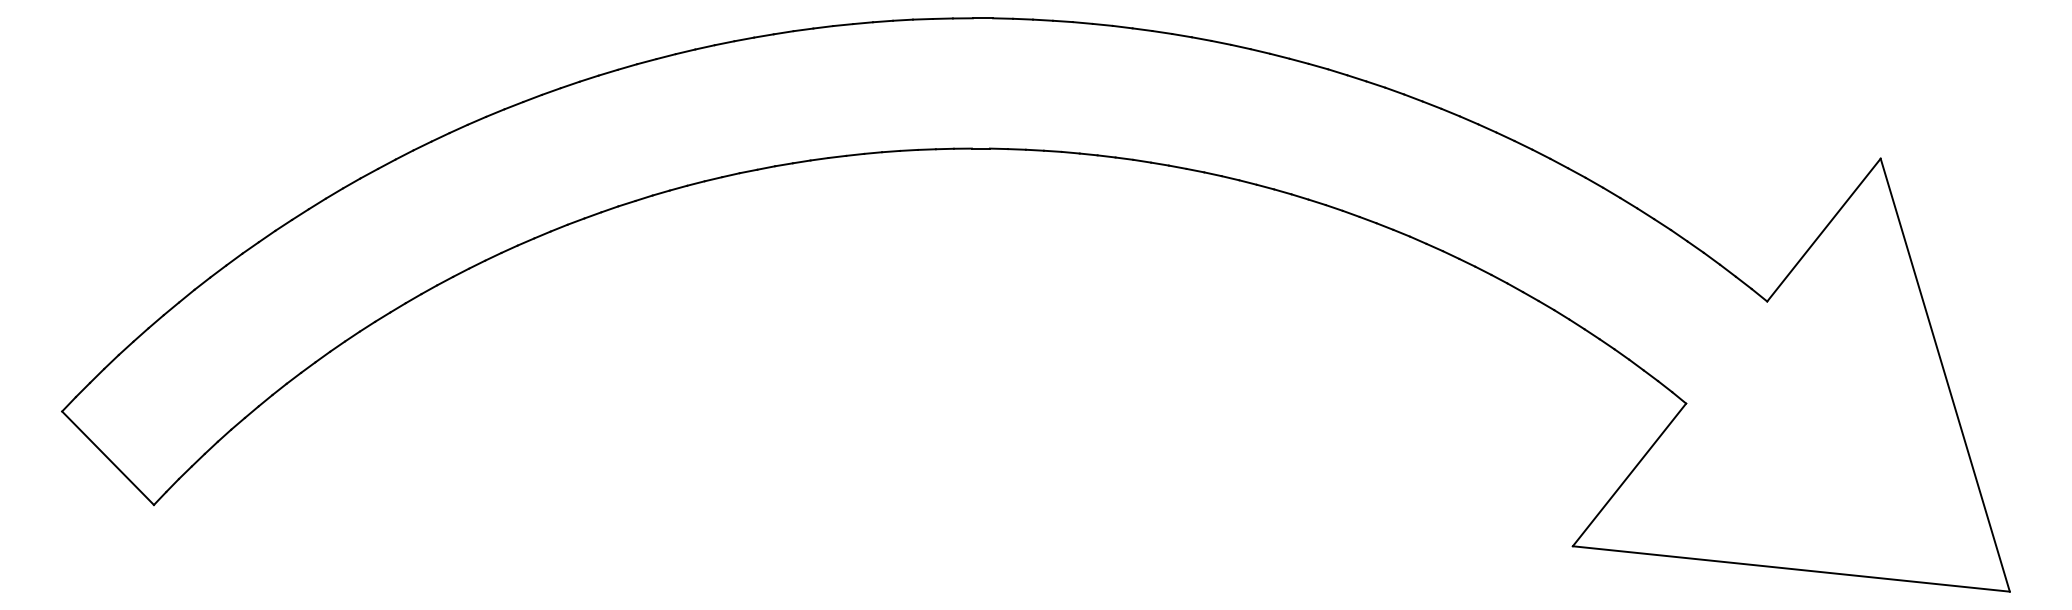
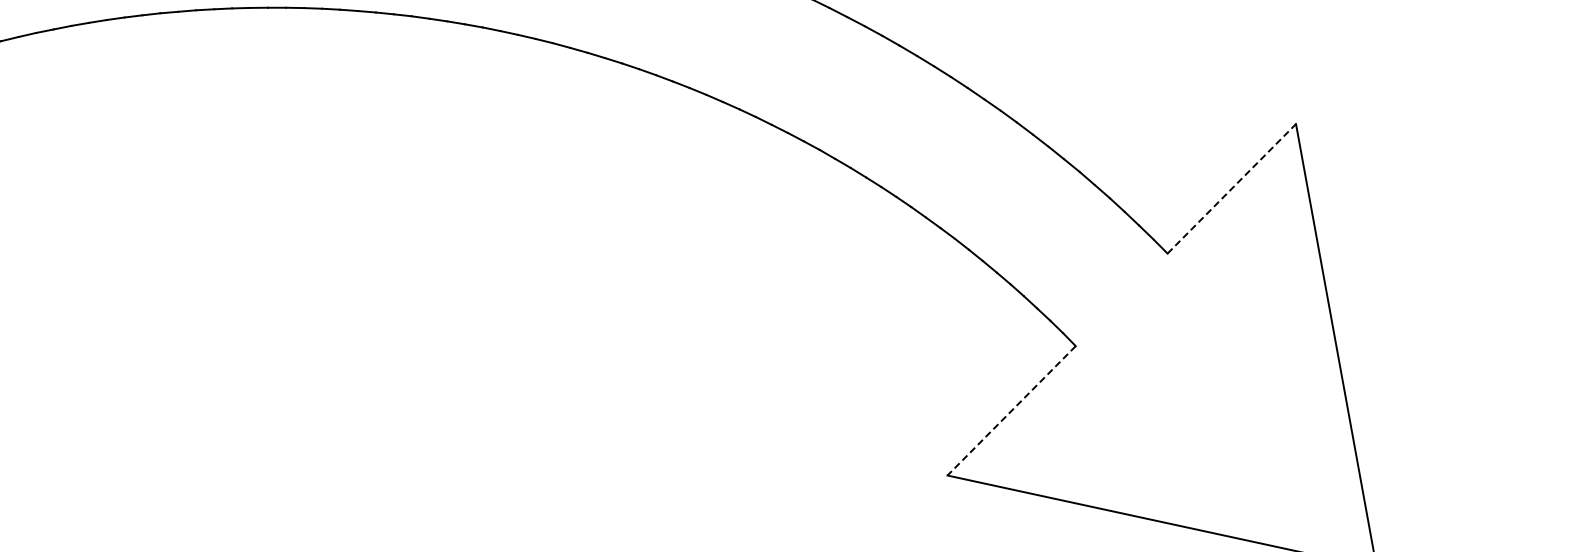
line: (1824, 229) -> (1232, 188), solid -> dashed
line: (1629, 475) -> (1011, 411), solid -> dashed

